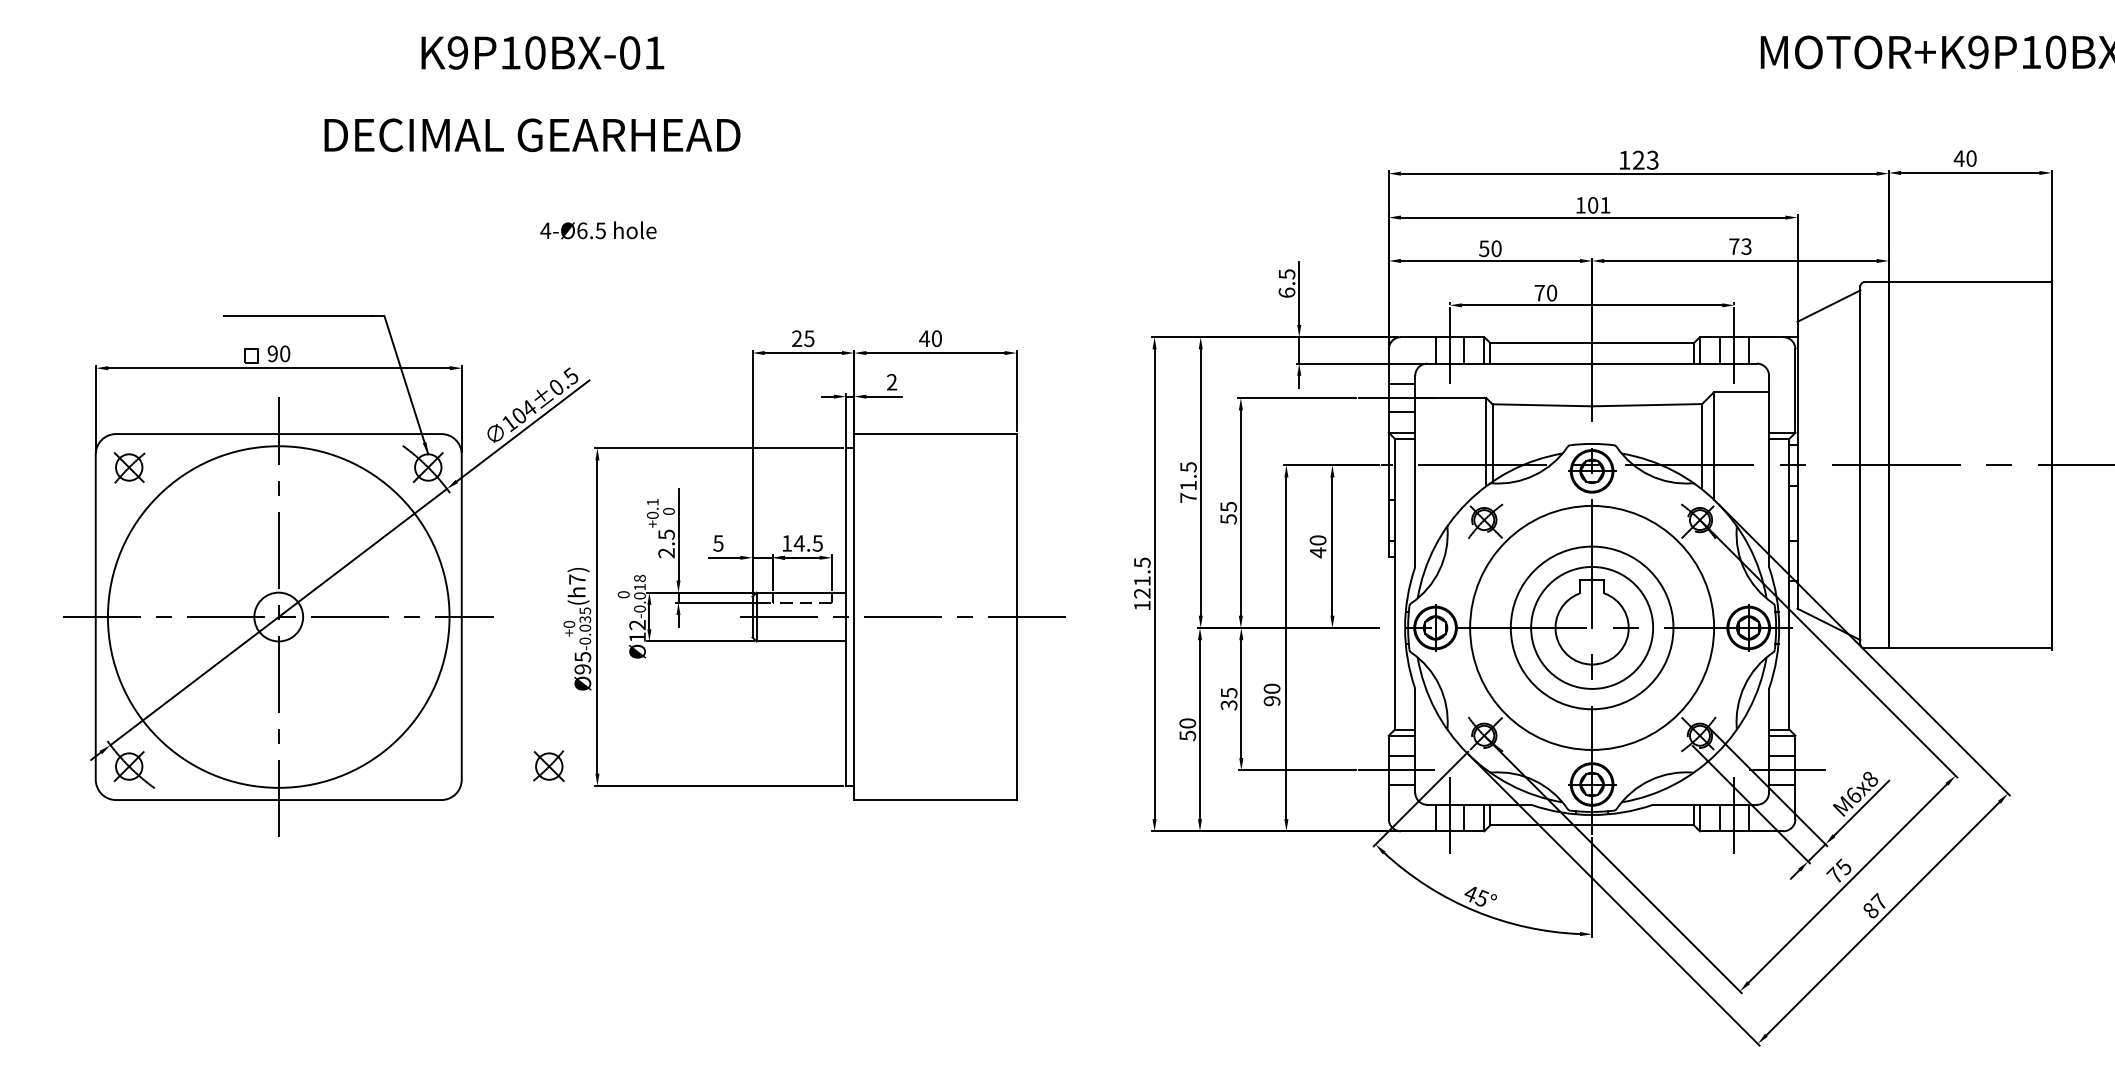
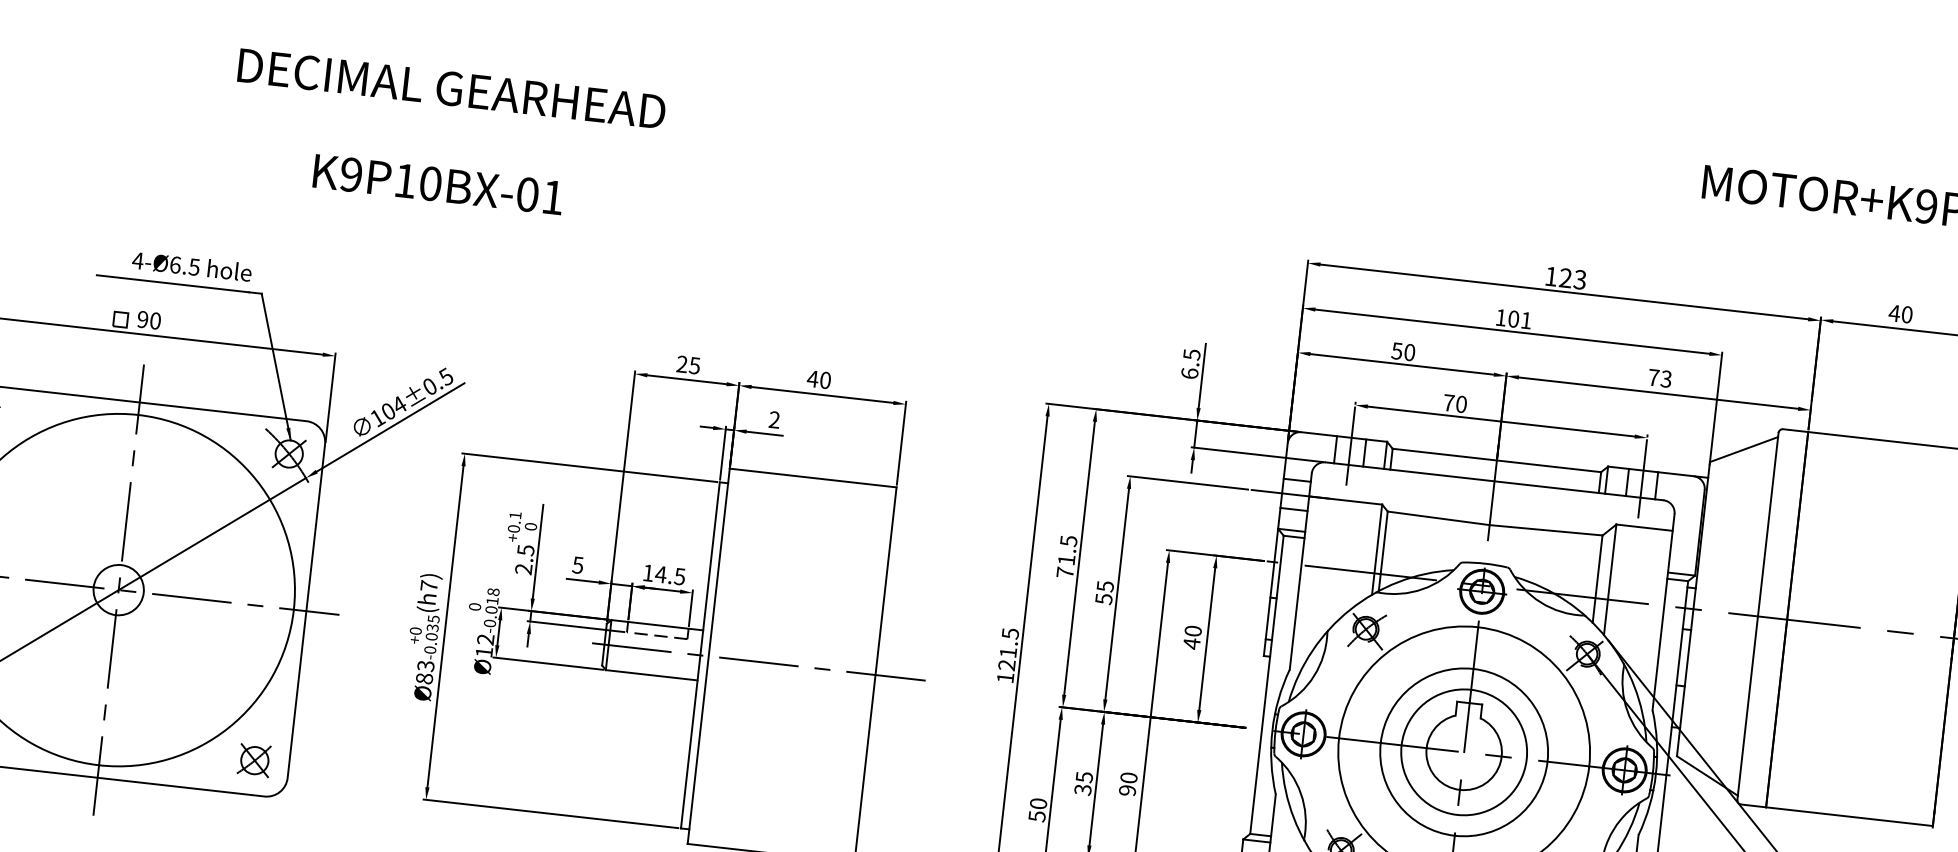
text: (542, 52) -> (438, 184), moved
text: (532, 135) -> (451, 89), moved
text: (598, 230) -> (192, 266), moved
text: (582, 663) -> (424, 672), 95 -> 83
part: (548, 766) -> (254, 760), moved

